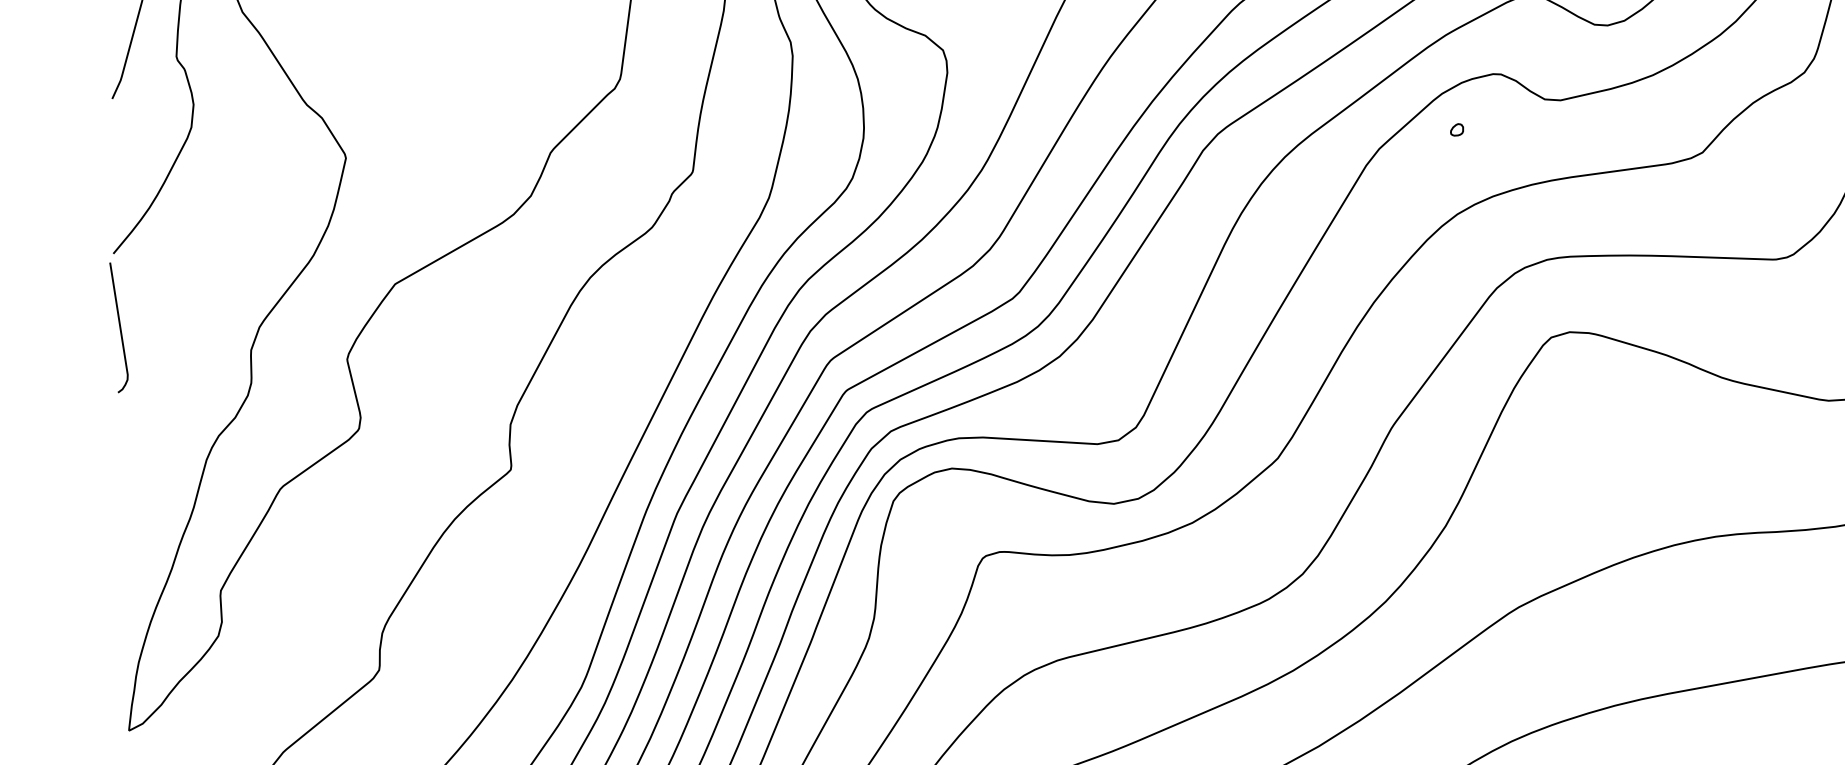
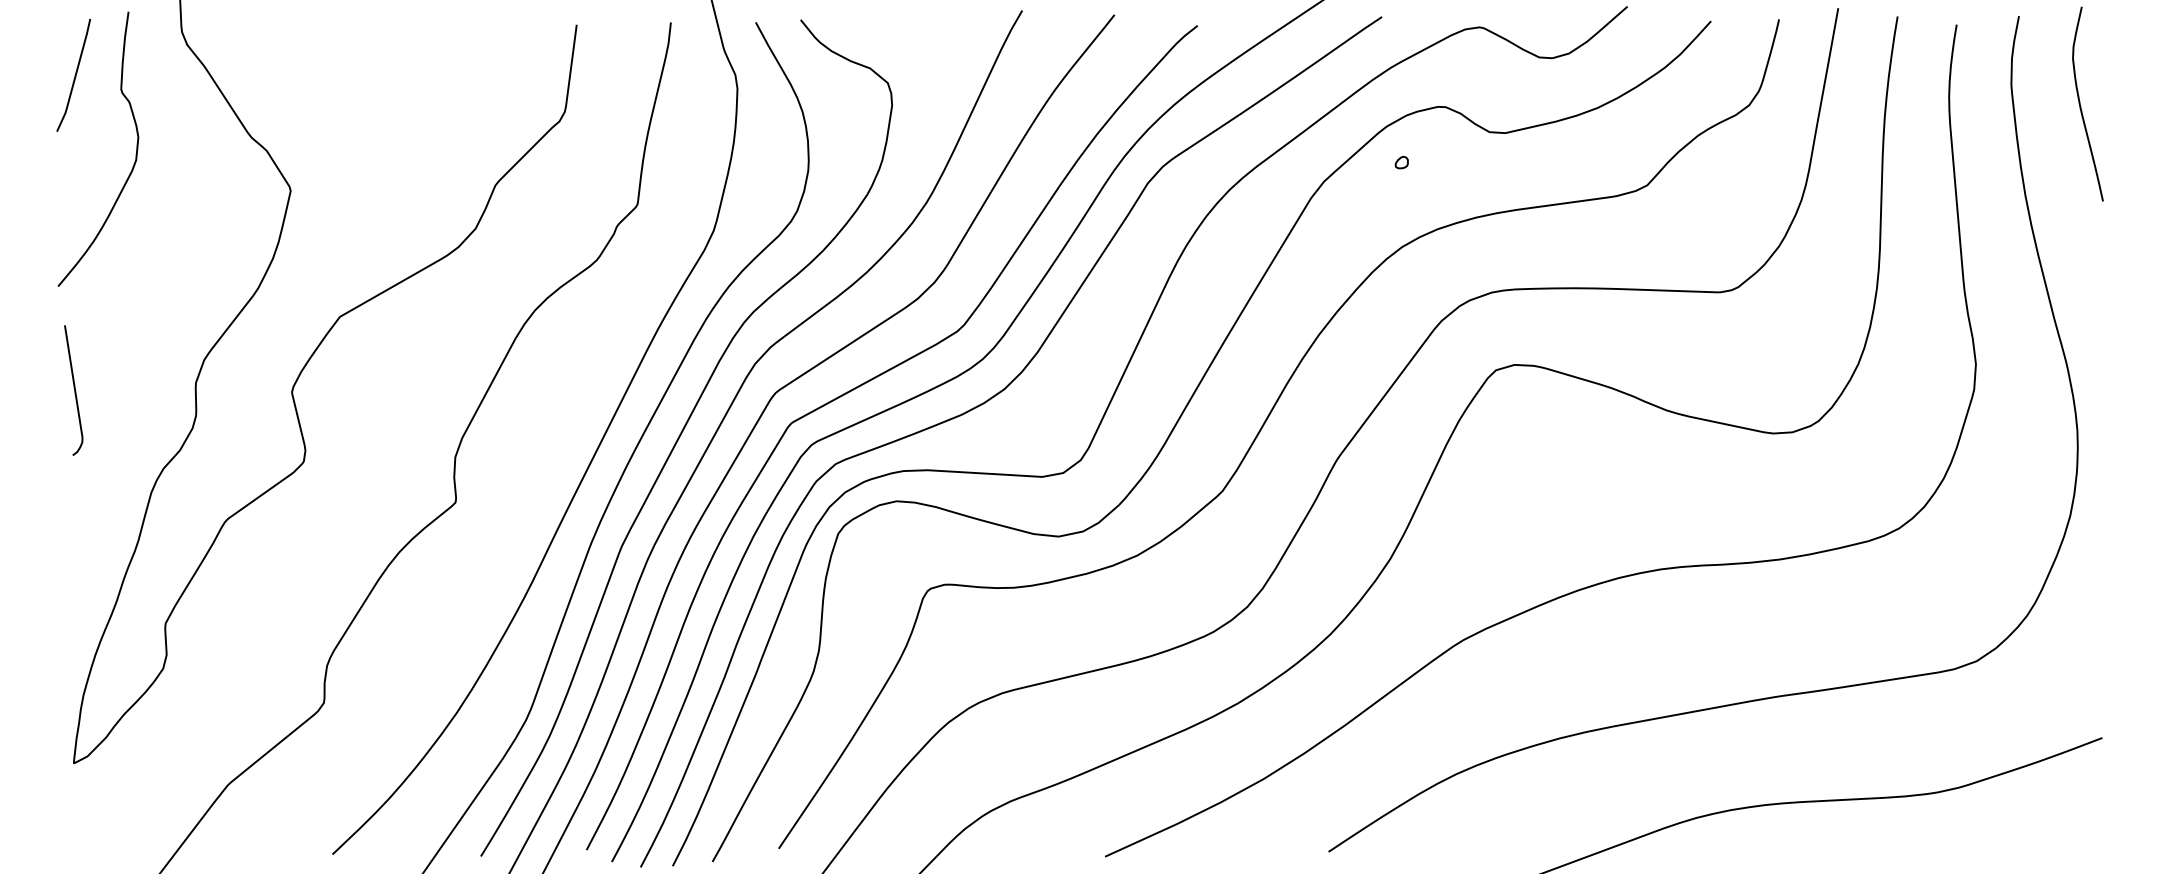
curve: (119, 327) -> (74, 390), moved

